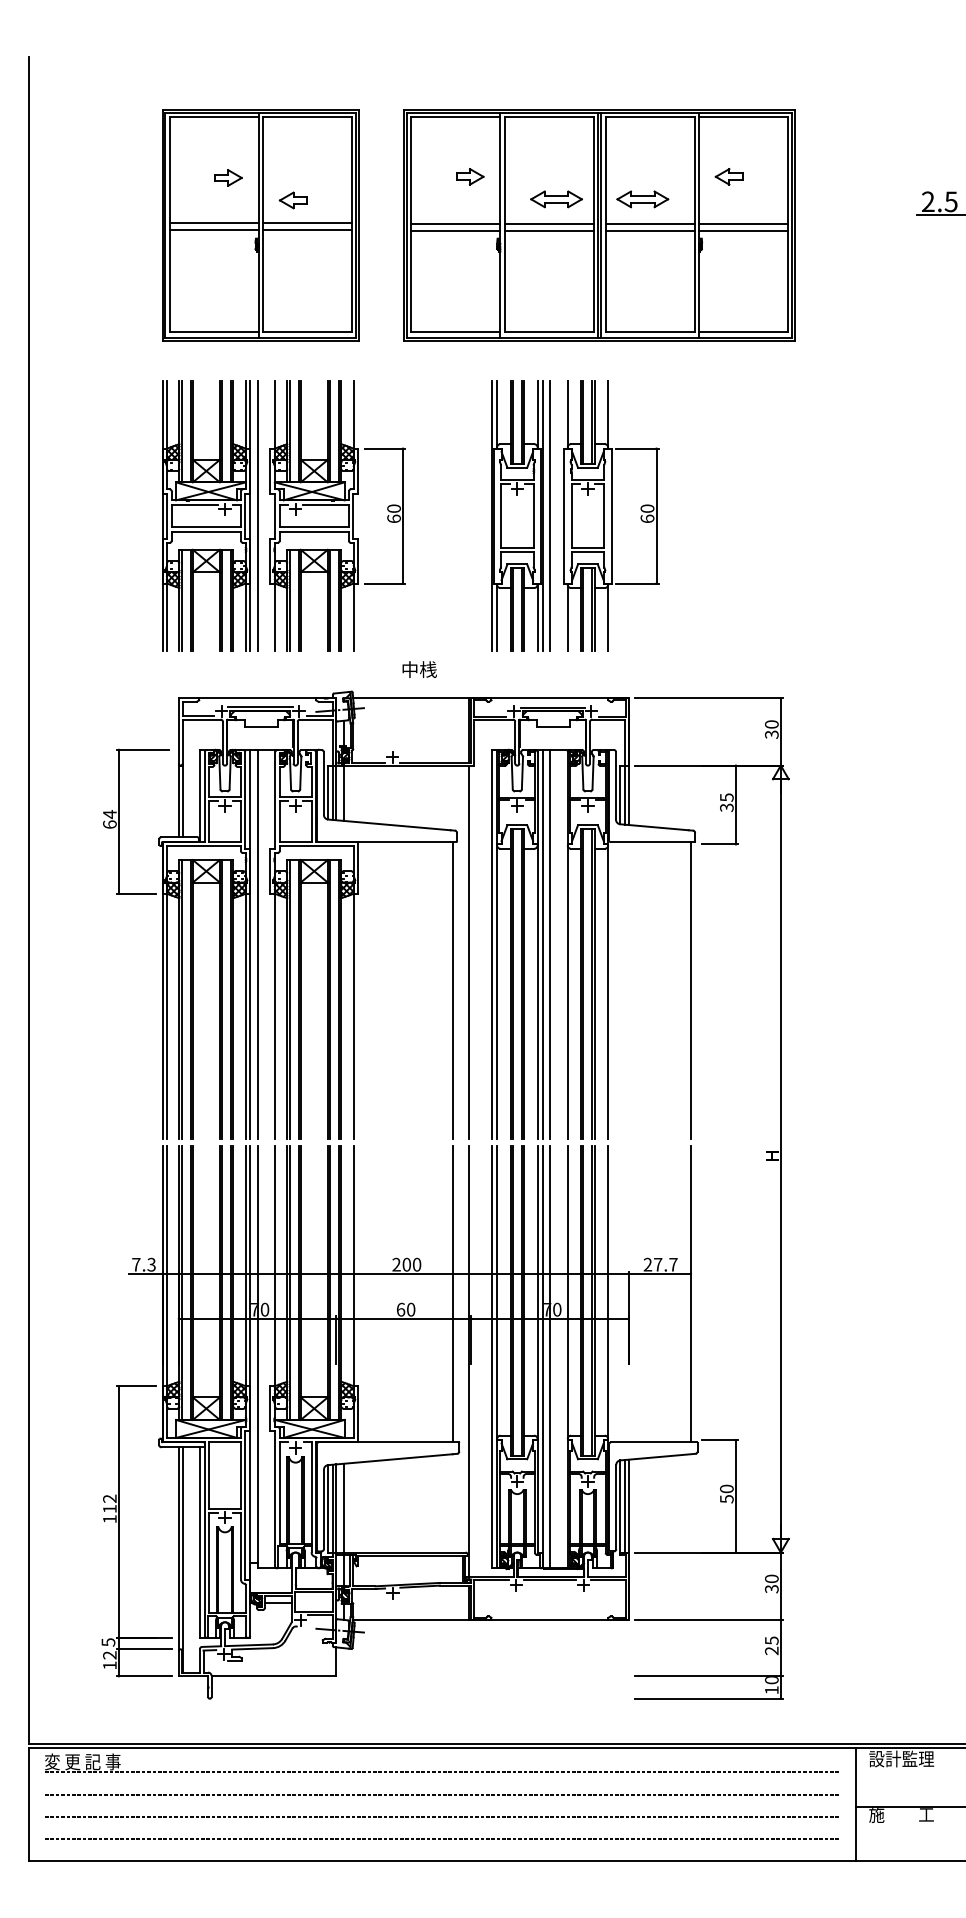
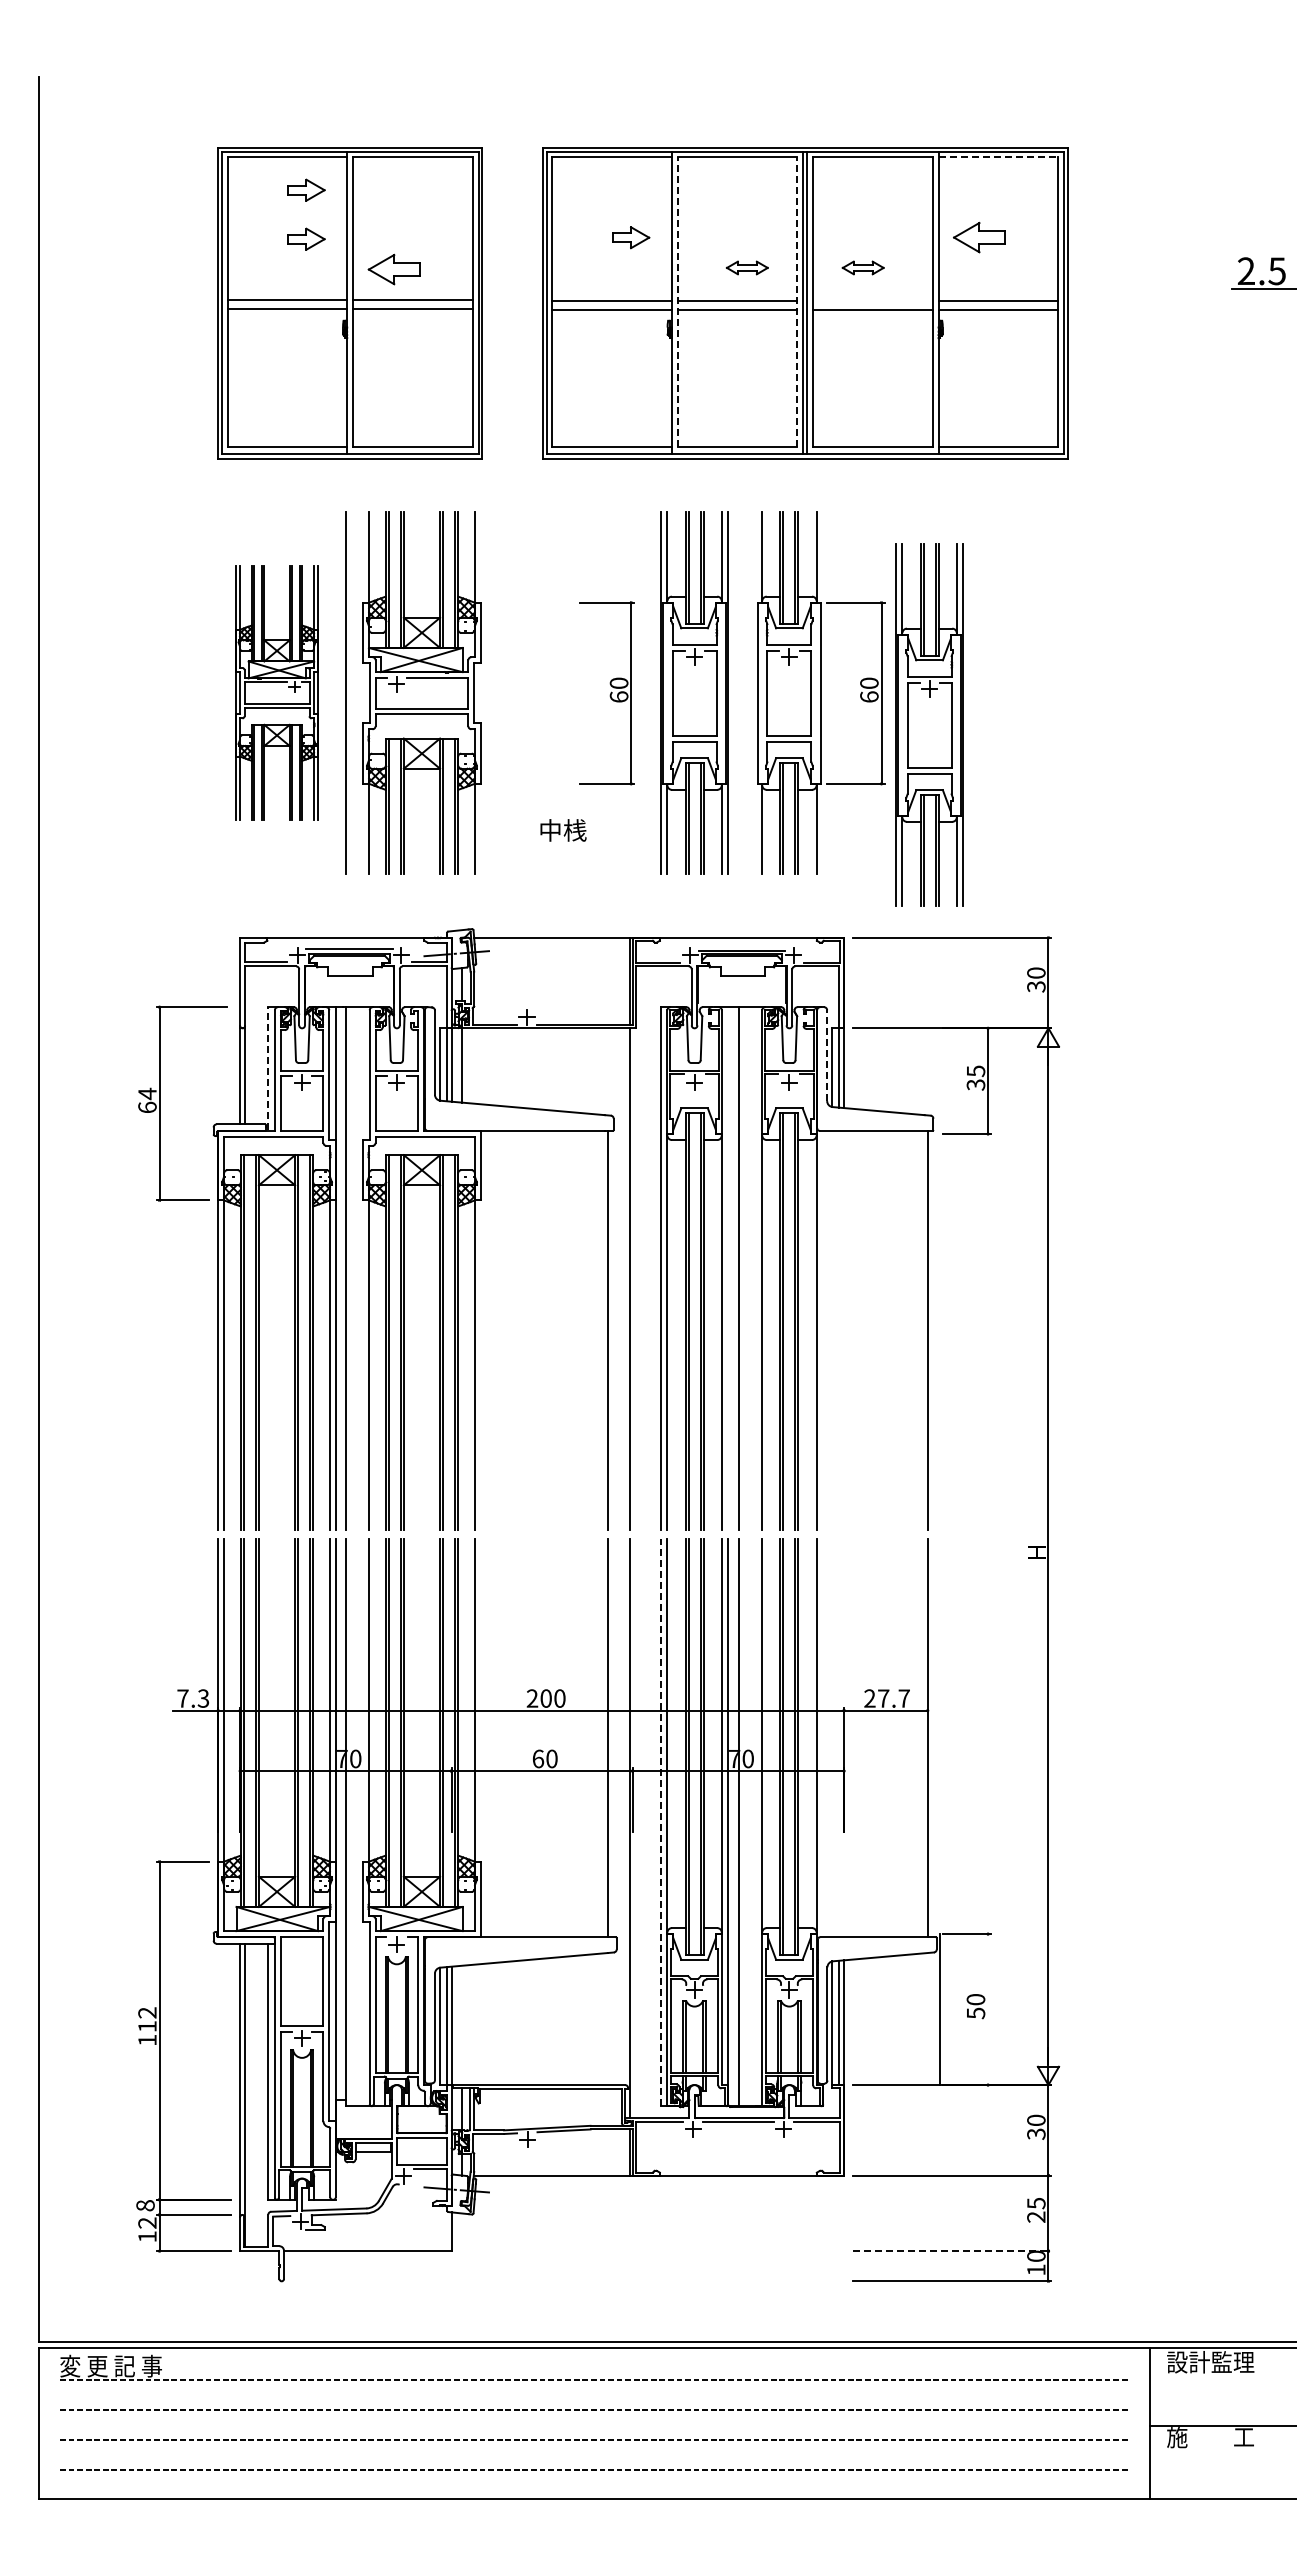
line: (743, 117) -> (998, 157), solid -> dashed
part: (228, 140) -> (306, 189), added
part: (728, 176) -> (978, 237), size x1.4
part: (293, 199) -> (393, 268), size x1.4
part: (556, 199) -> (747, 267), size x0.6
part: (643, 199) -> (863, 267), size x0.6
line: (649, 224) -> (872, 301), removed
line: (504, 225) -> (677, 302), solid -> dashed
line: (593, 225) -> (797, 302), solid -> dashed
part: (205, 515) -> (276, 692), size x0.7
part: (384, 516) -> (606, 693), moved
line: (550, 516) -> (738, 693), removed
part: (692, 539) -> (929, 724), added
text: (419, 669) -> (563, 830), moved
line: (616, 785) -> (827, 1055), solid -> dashed
line: (200, 795) -> (268, 1068), solid -> dashed
line: (542, 944) -> (728, 1268), removed
line: (491, 1357) -> (660, 1822), solid -> dashed
line: (736, 1496) -> (940, 2009), moved
line: (344, 1508) -> (462, 2025), removed
text: (108, 1642) -> (145, 2205), 5 -> 8
line: (709, 1676) -> (952, 2251), solid -> dashed

